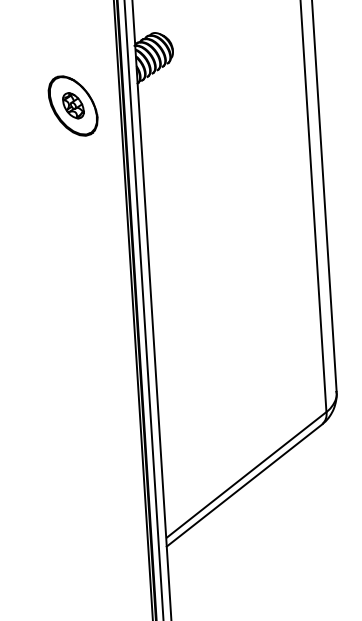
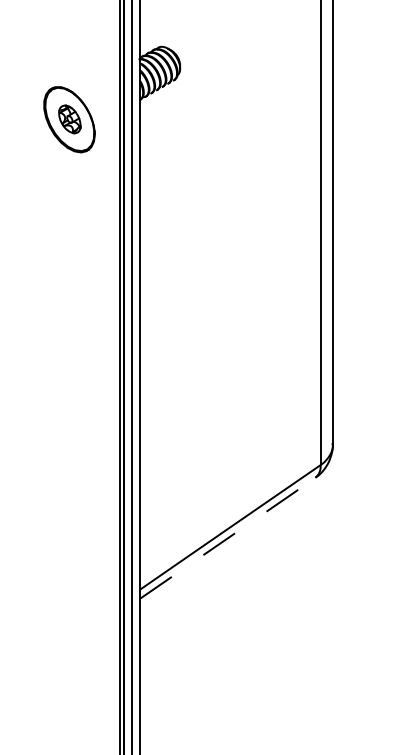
line: (245, 485) -> (228, 538), solid -> dashed

